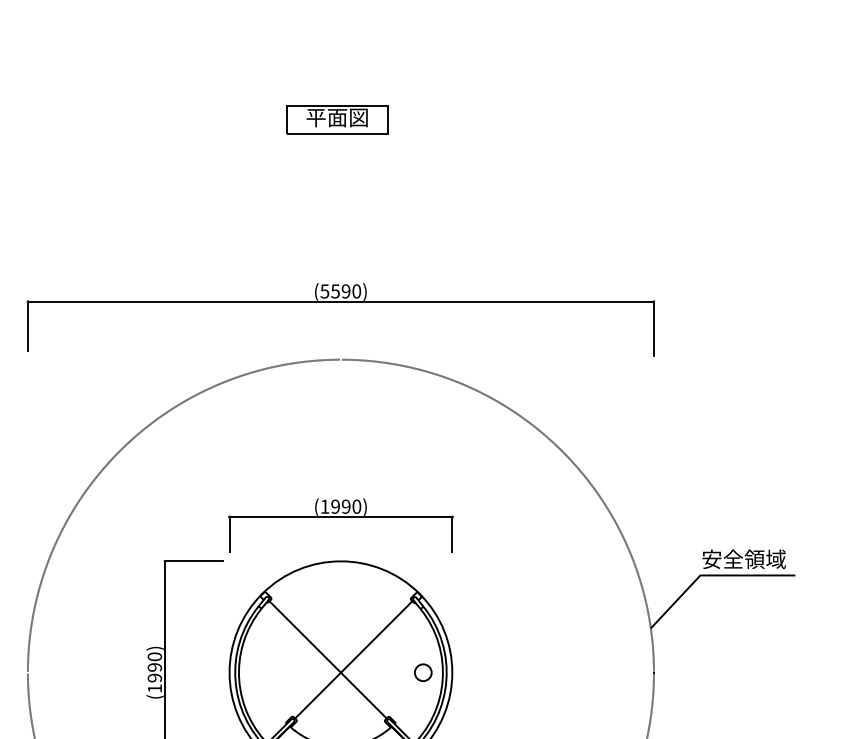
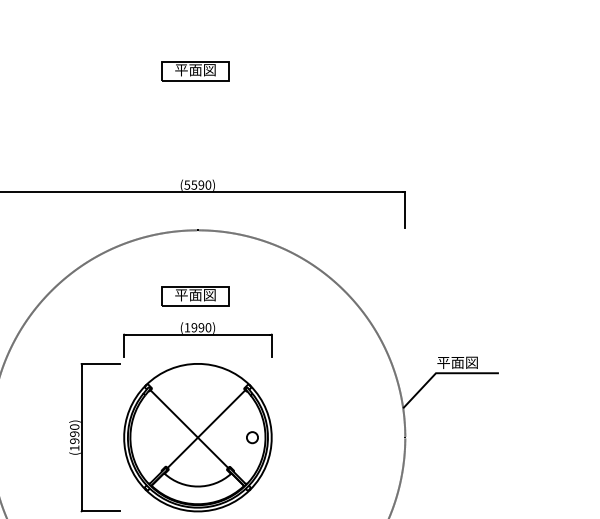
part: (337, 459) -> (195, 296), added
text: (743, 559) -> (464, 362), 安全領域 -> 平面図

